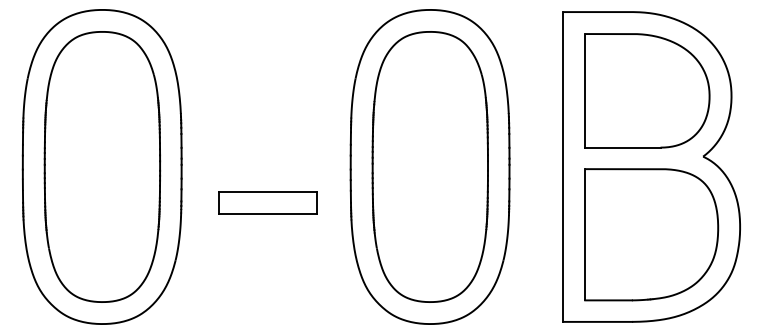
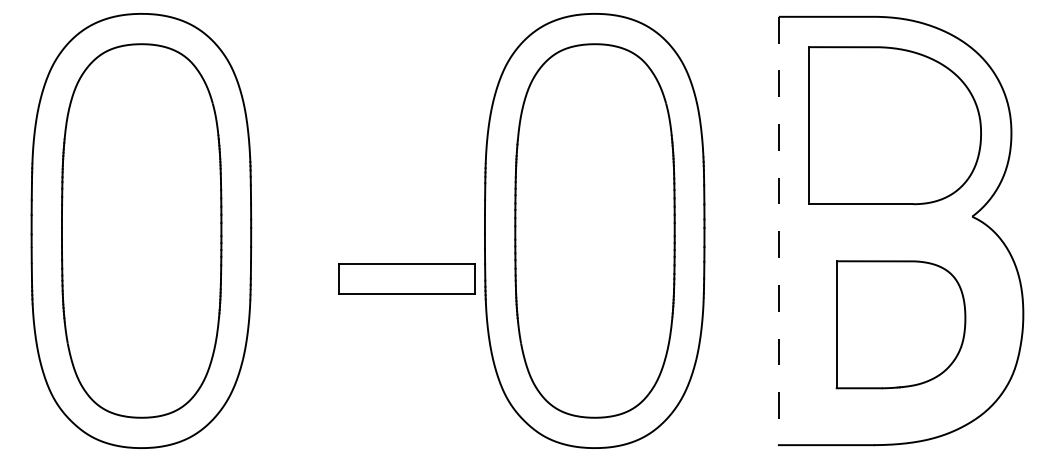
line: (563, 167) -> (778, 231), solid -> dashed
part: (267, 202) -> (406, 278), moved
part: (651, 234) -> (900, 324), size x0.7

